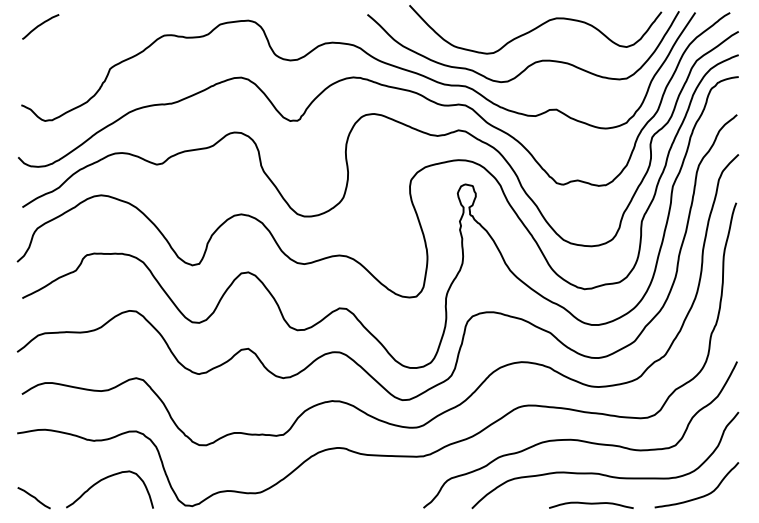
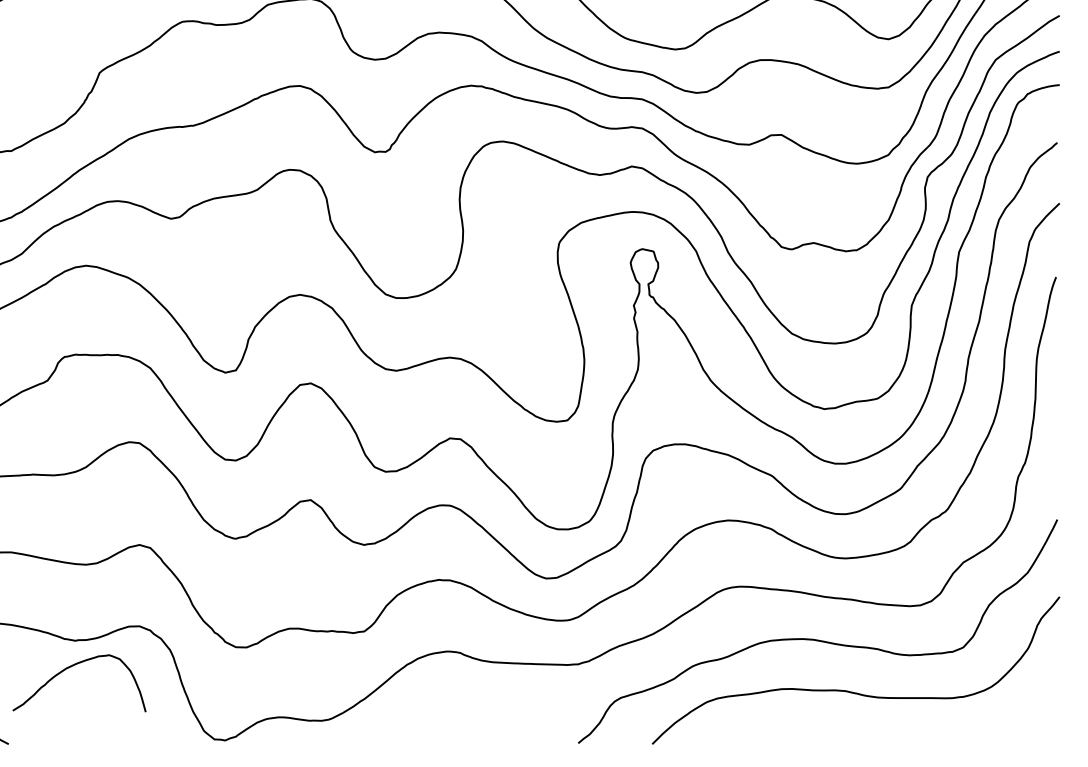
curve: (105, 479) -> (72, 667), moved
curve: (699, 496) -> (999, 725), removed
curve: (591, 504) -> (834, 737), removed

